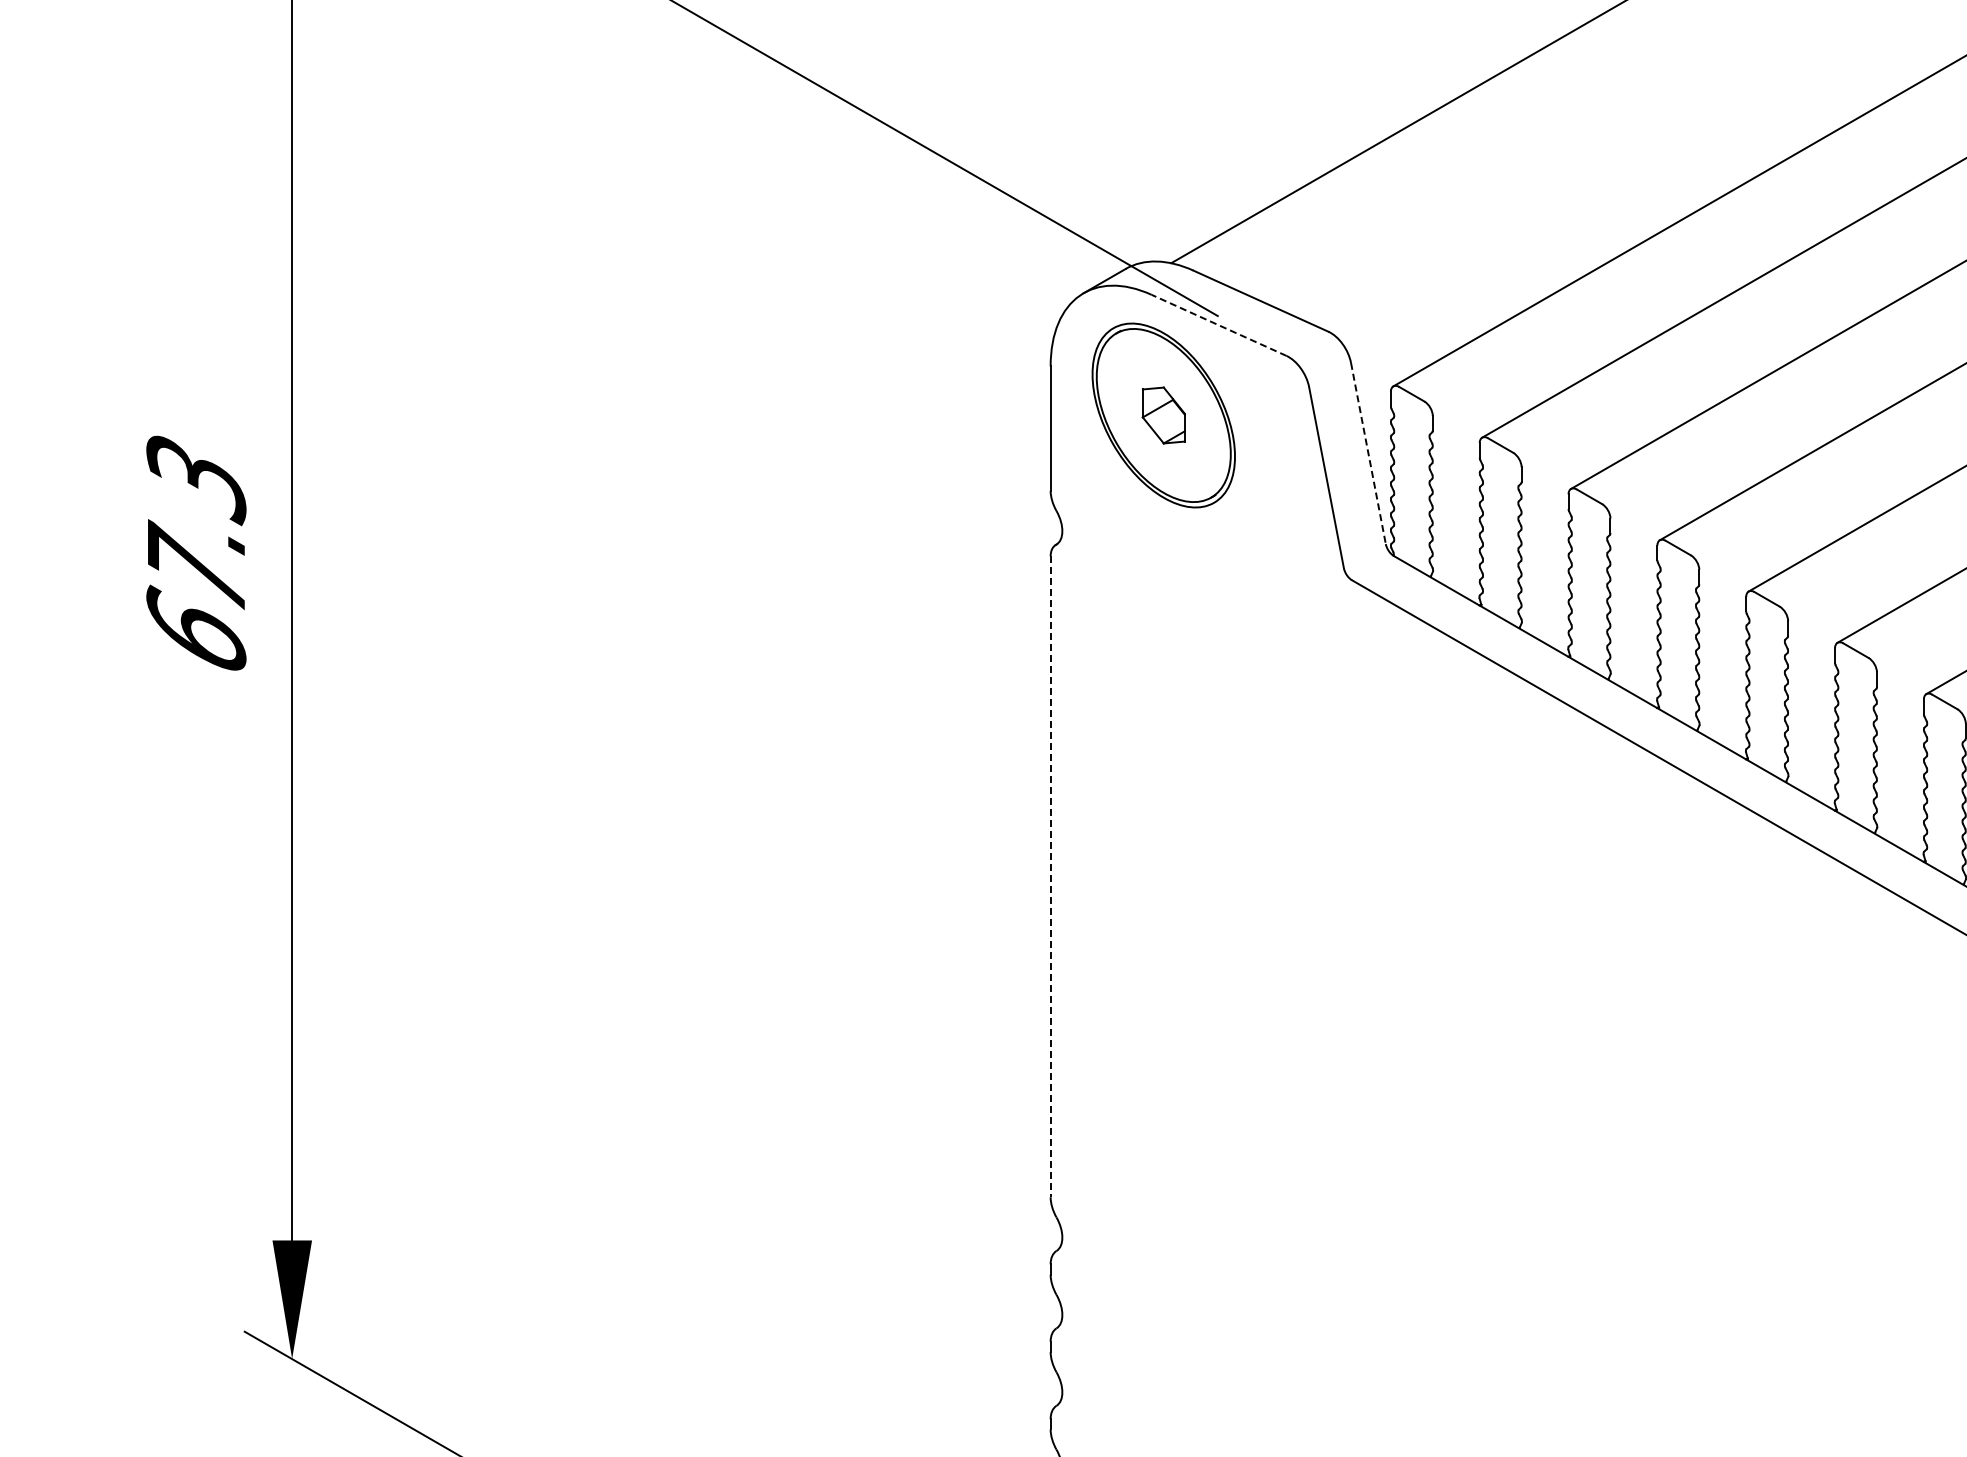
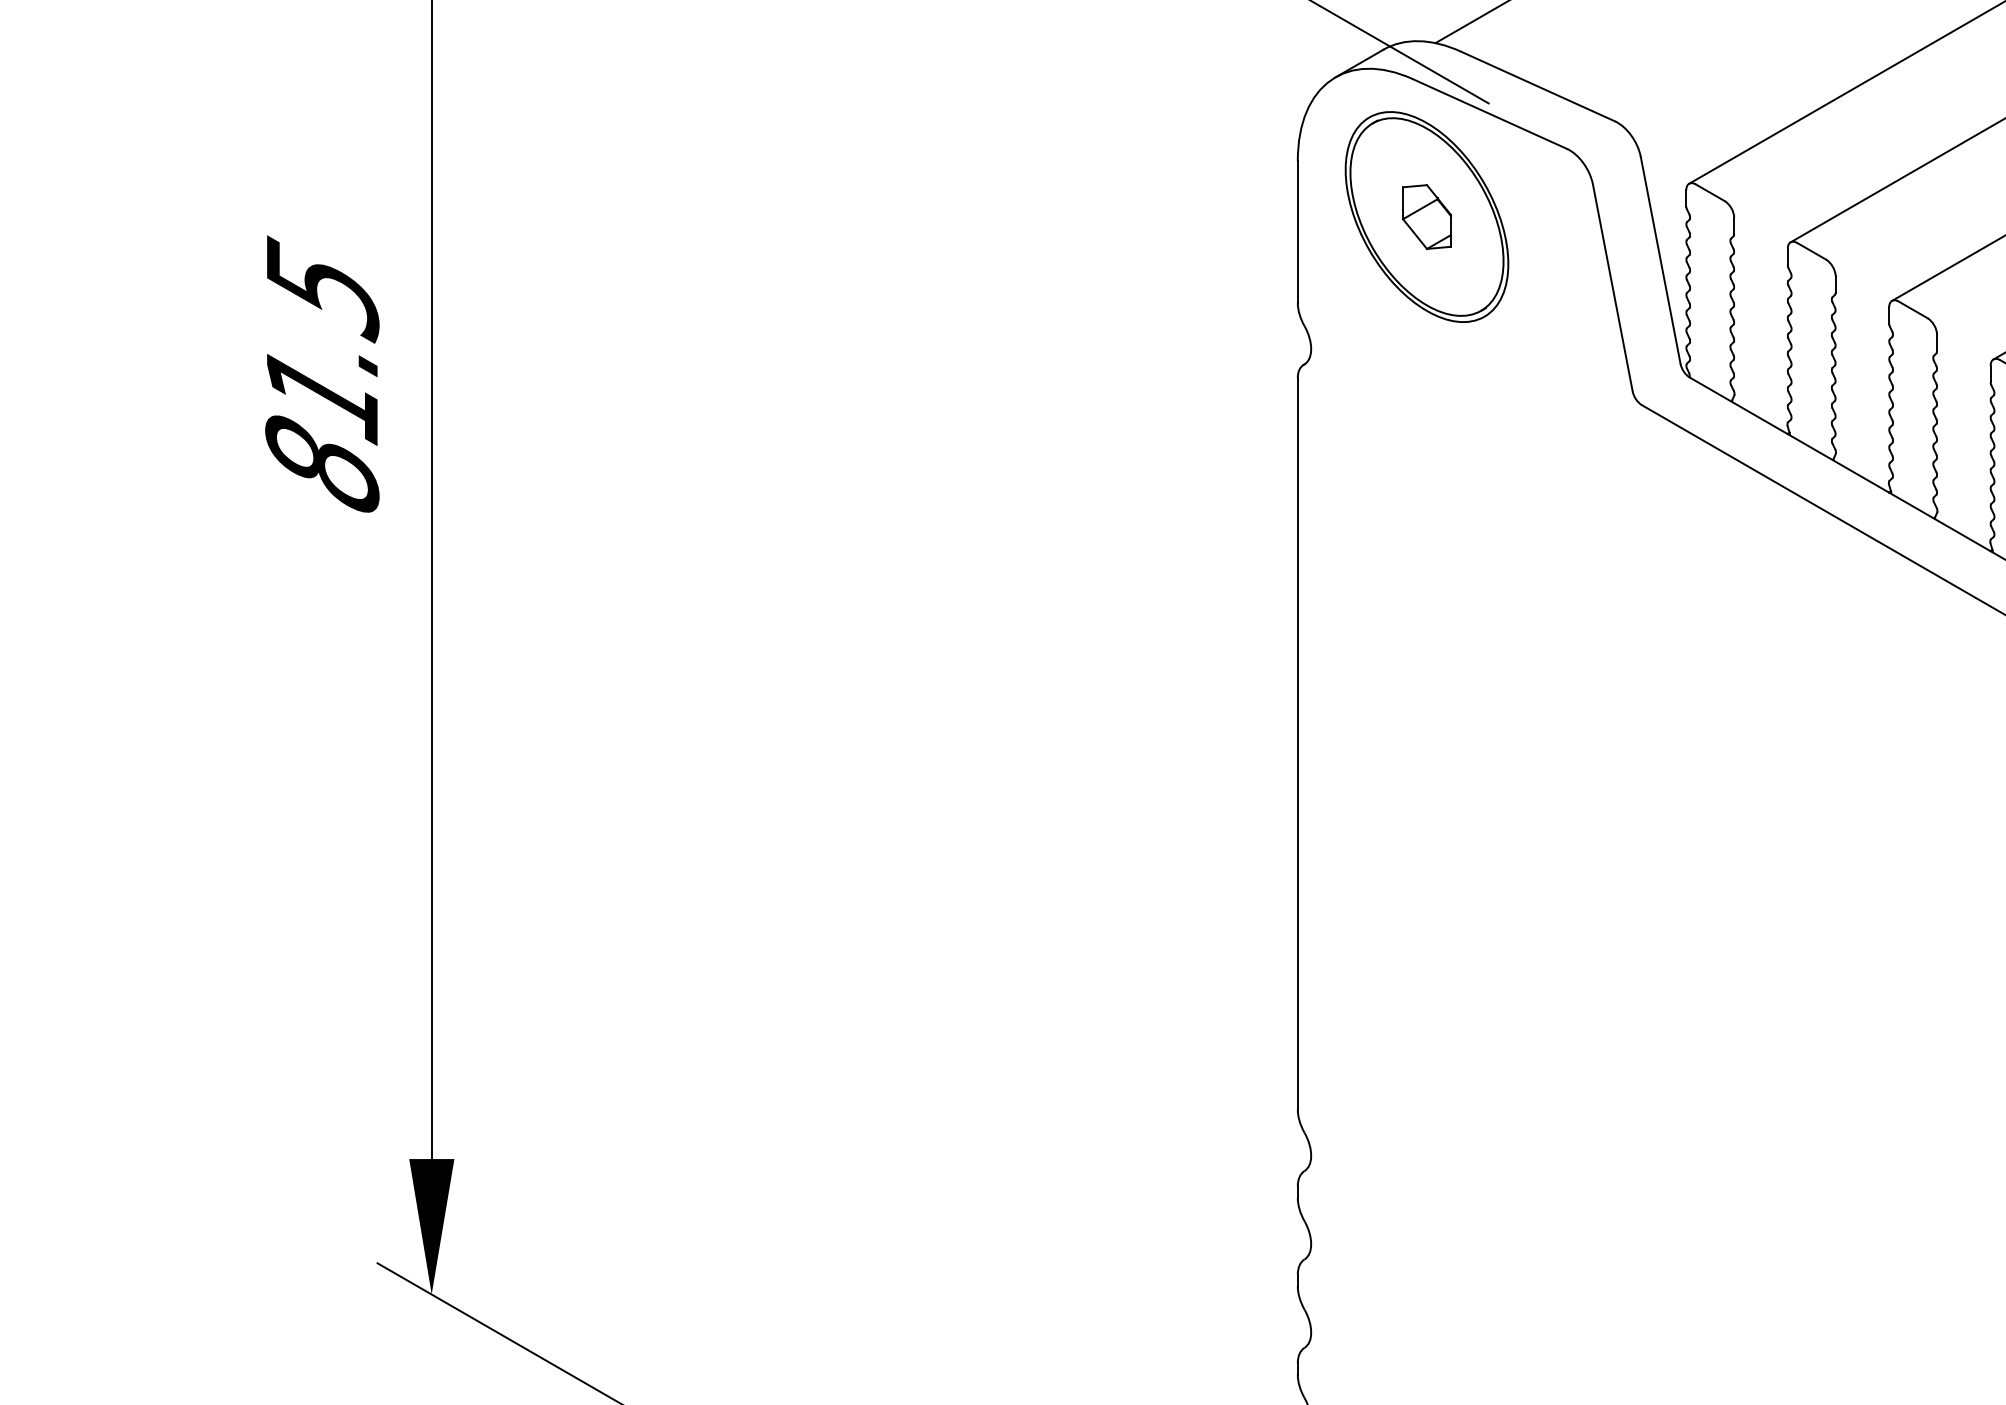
line: (1218, 325) -> (1489, 114), dashed -> solid
line: (1368, 454) -> (1660, 261), dashed -> solid
text: (196, 552) -> (322, 373), 67.3 -> 81.5
line: (1050, 877) -> (1297, 744), dashed -> solid

